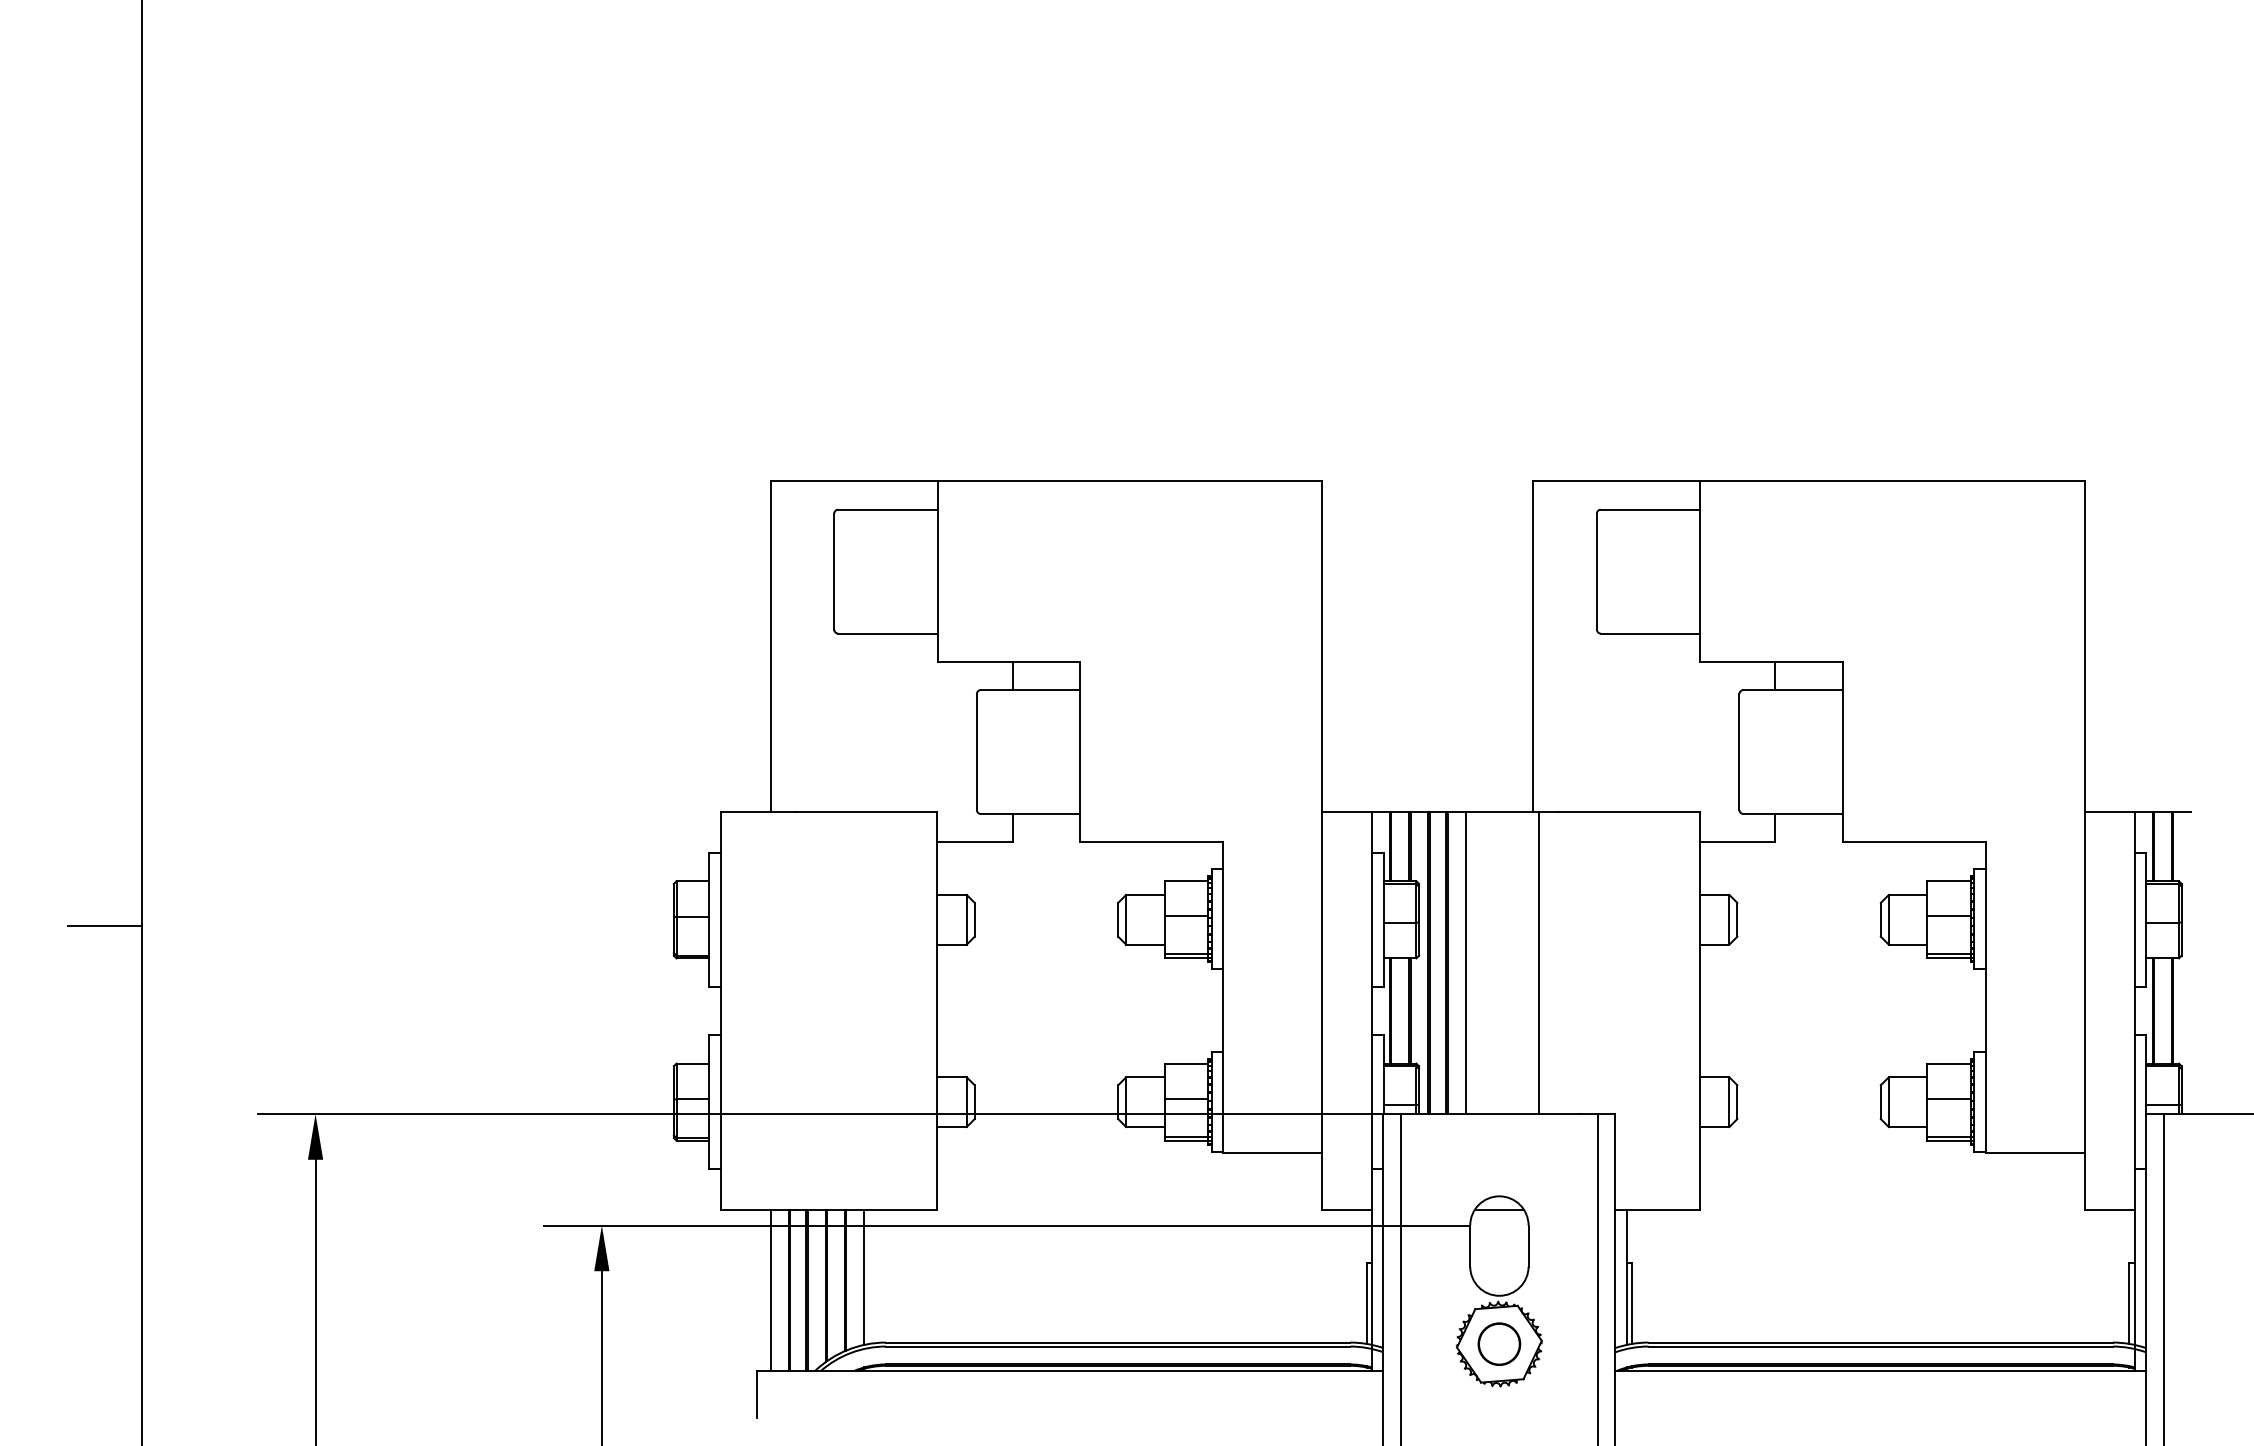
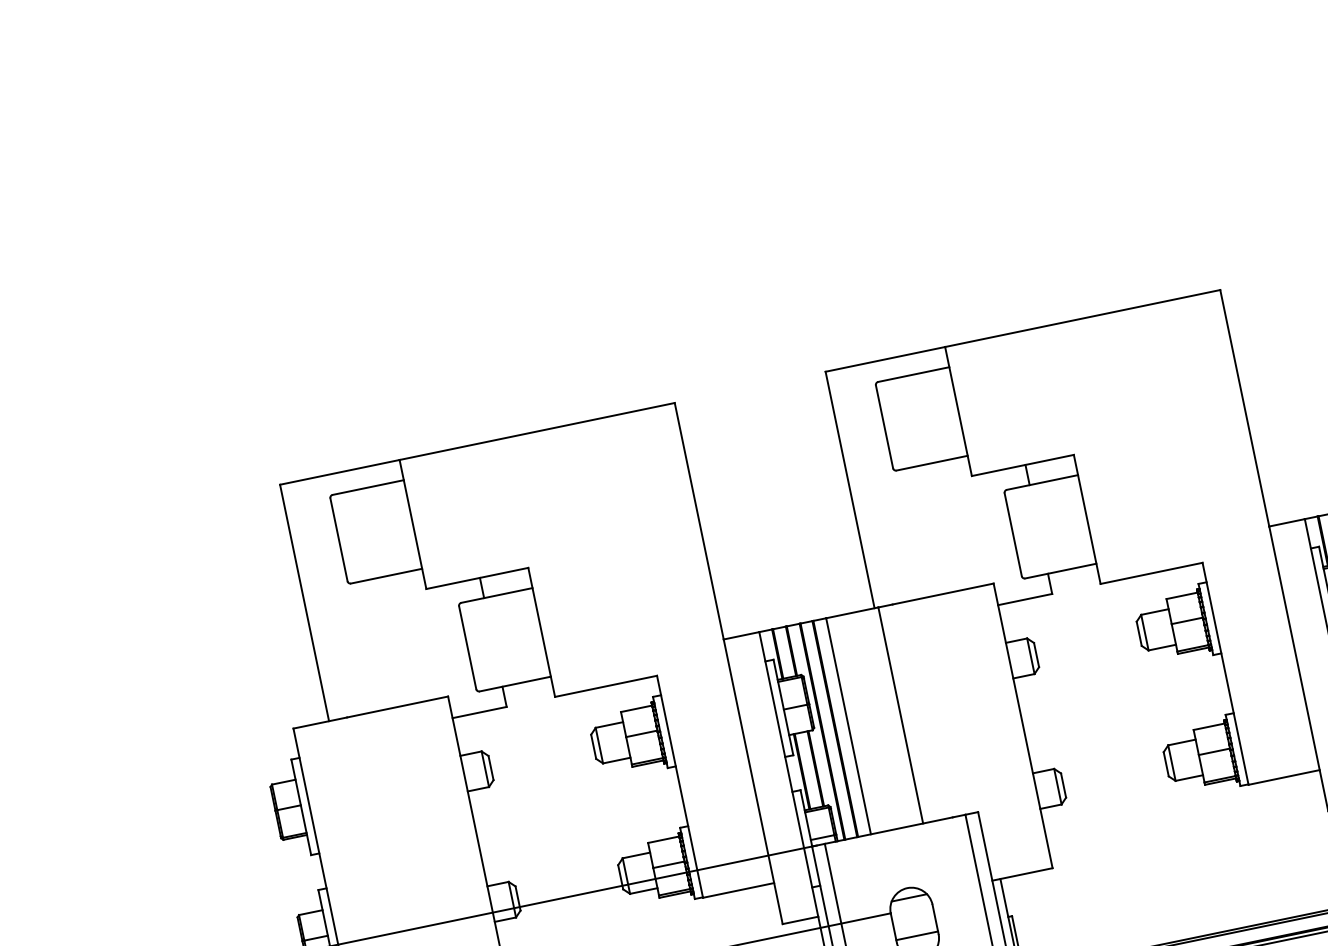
line: (1499, 1262) -> (917, 935), added

